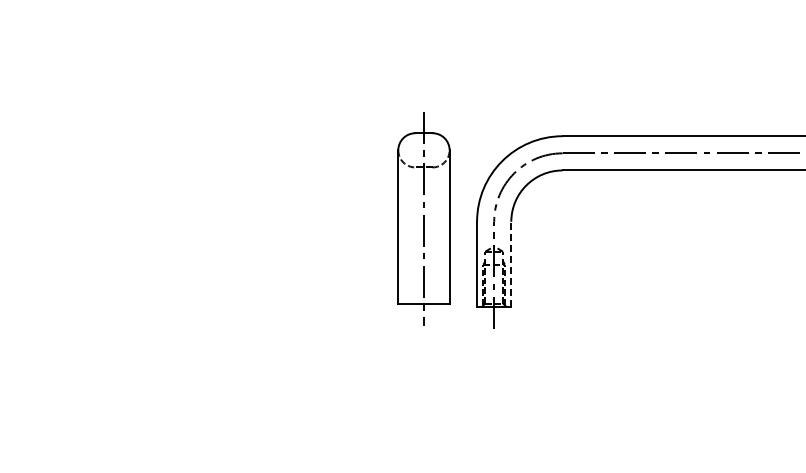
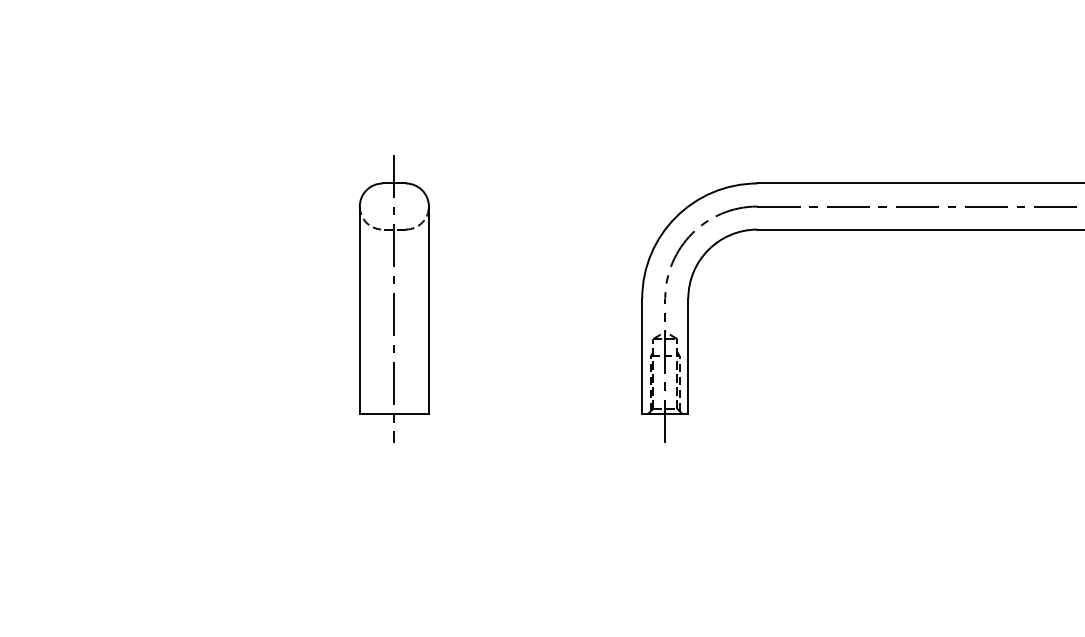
part: (423, 218) -> (393, 298), moved
line: (511, 264) -> (688, 356), dashed -> solid

